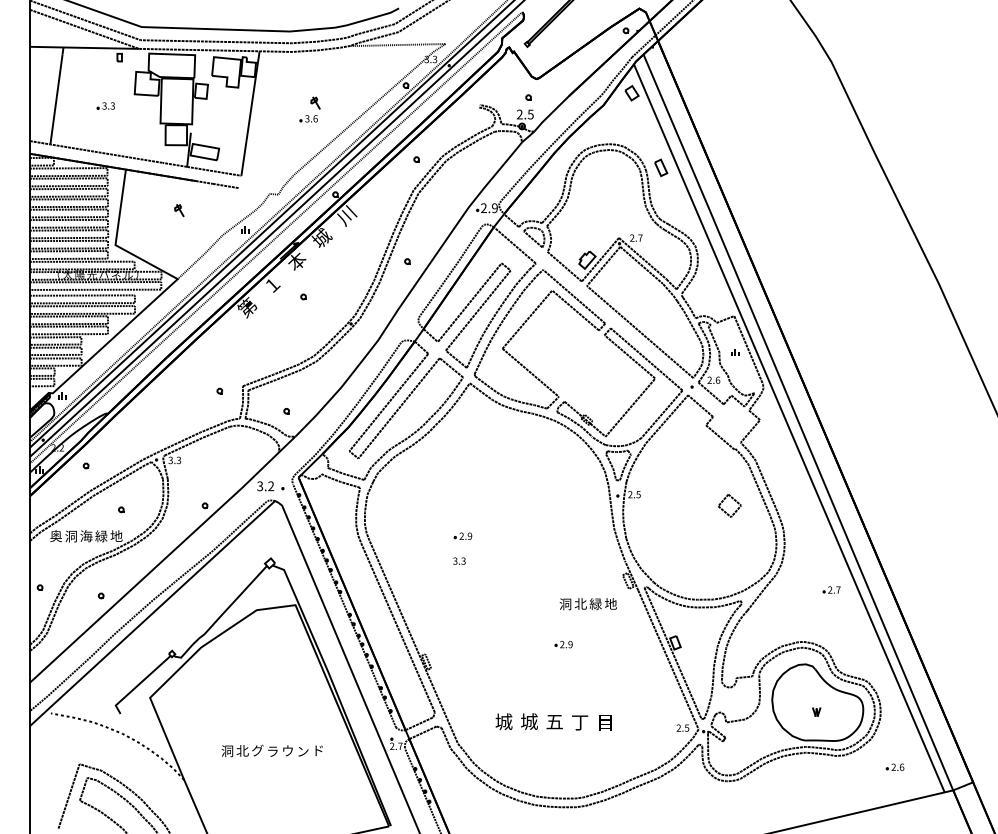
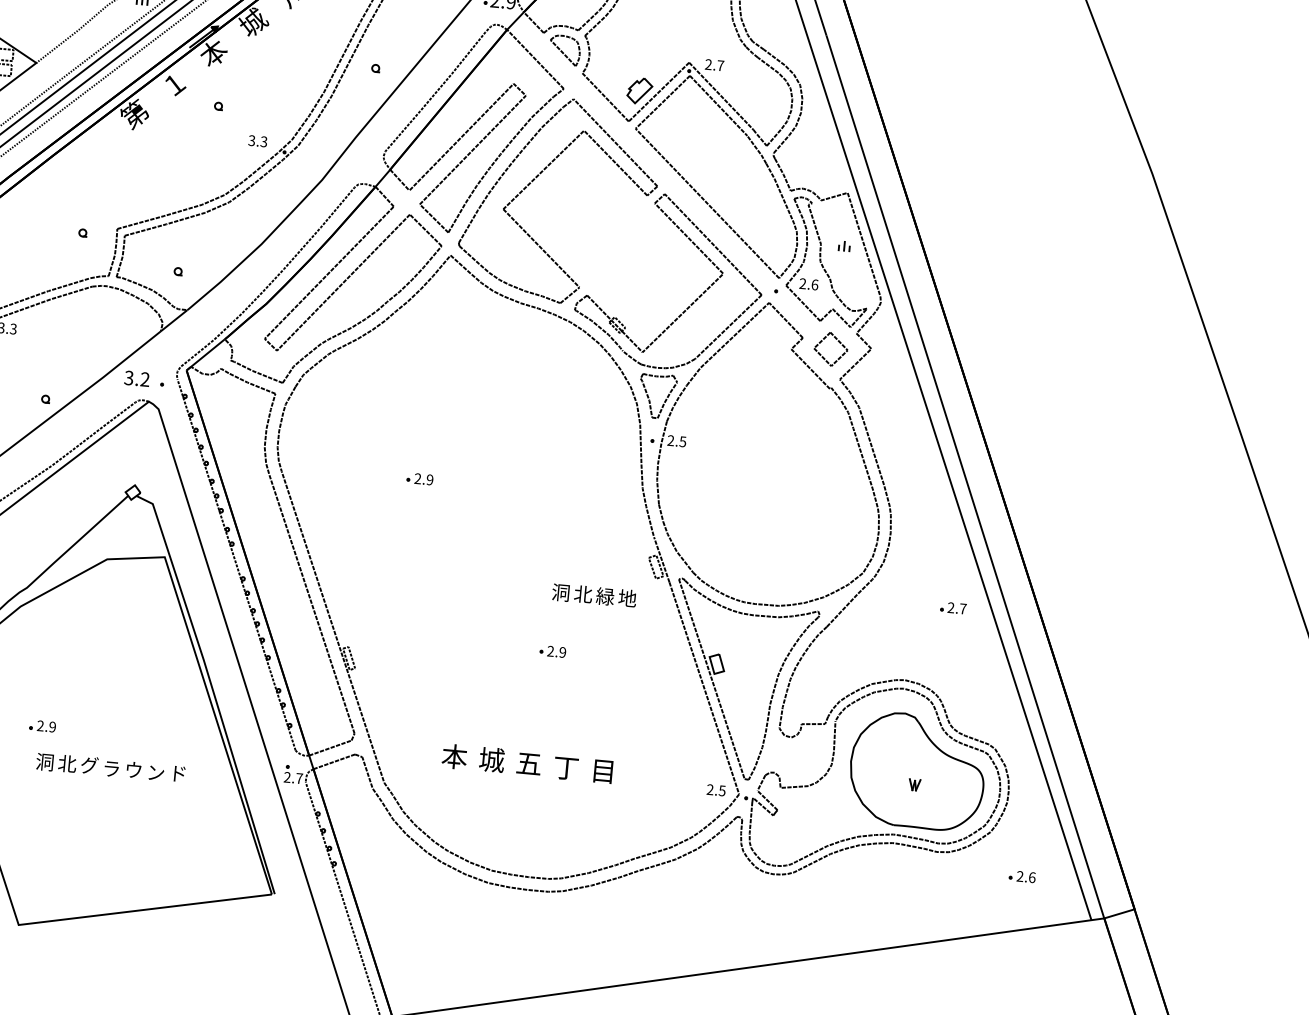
part: (729, 505) -> (830, 348), moved
text: (459, 560) -> (258, 140), moved
text: (503, 721) -> (453, 756), 城 -> 本
part: (223, 726) -> (42, 725), added

